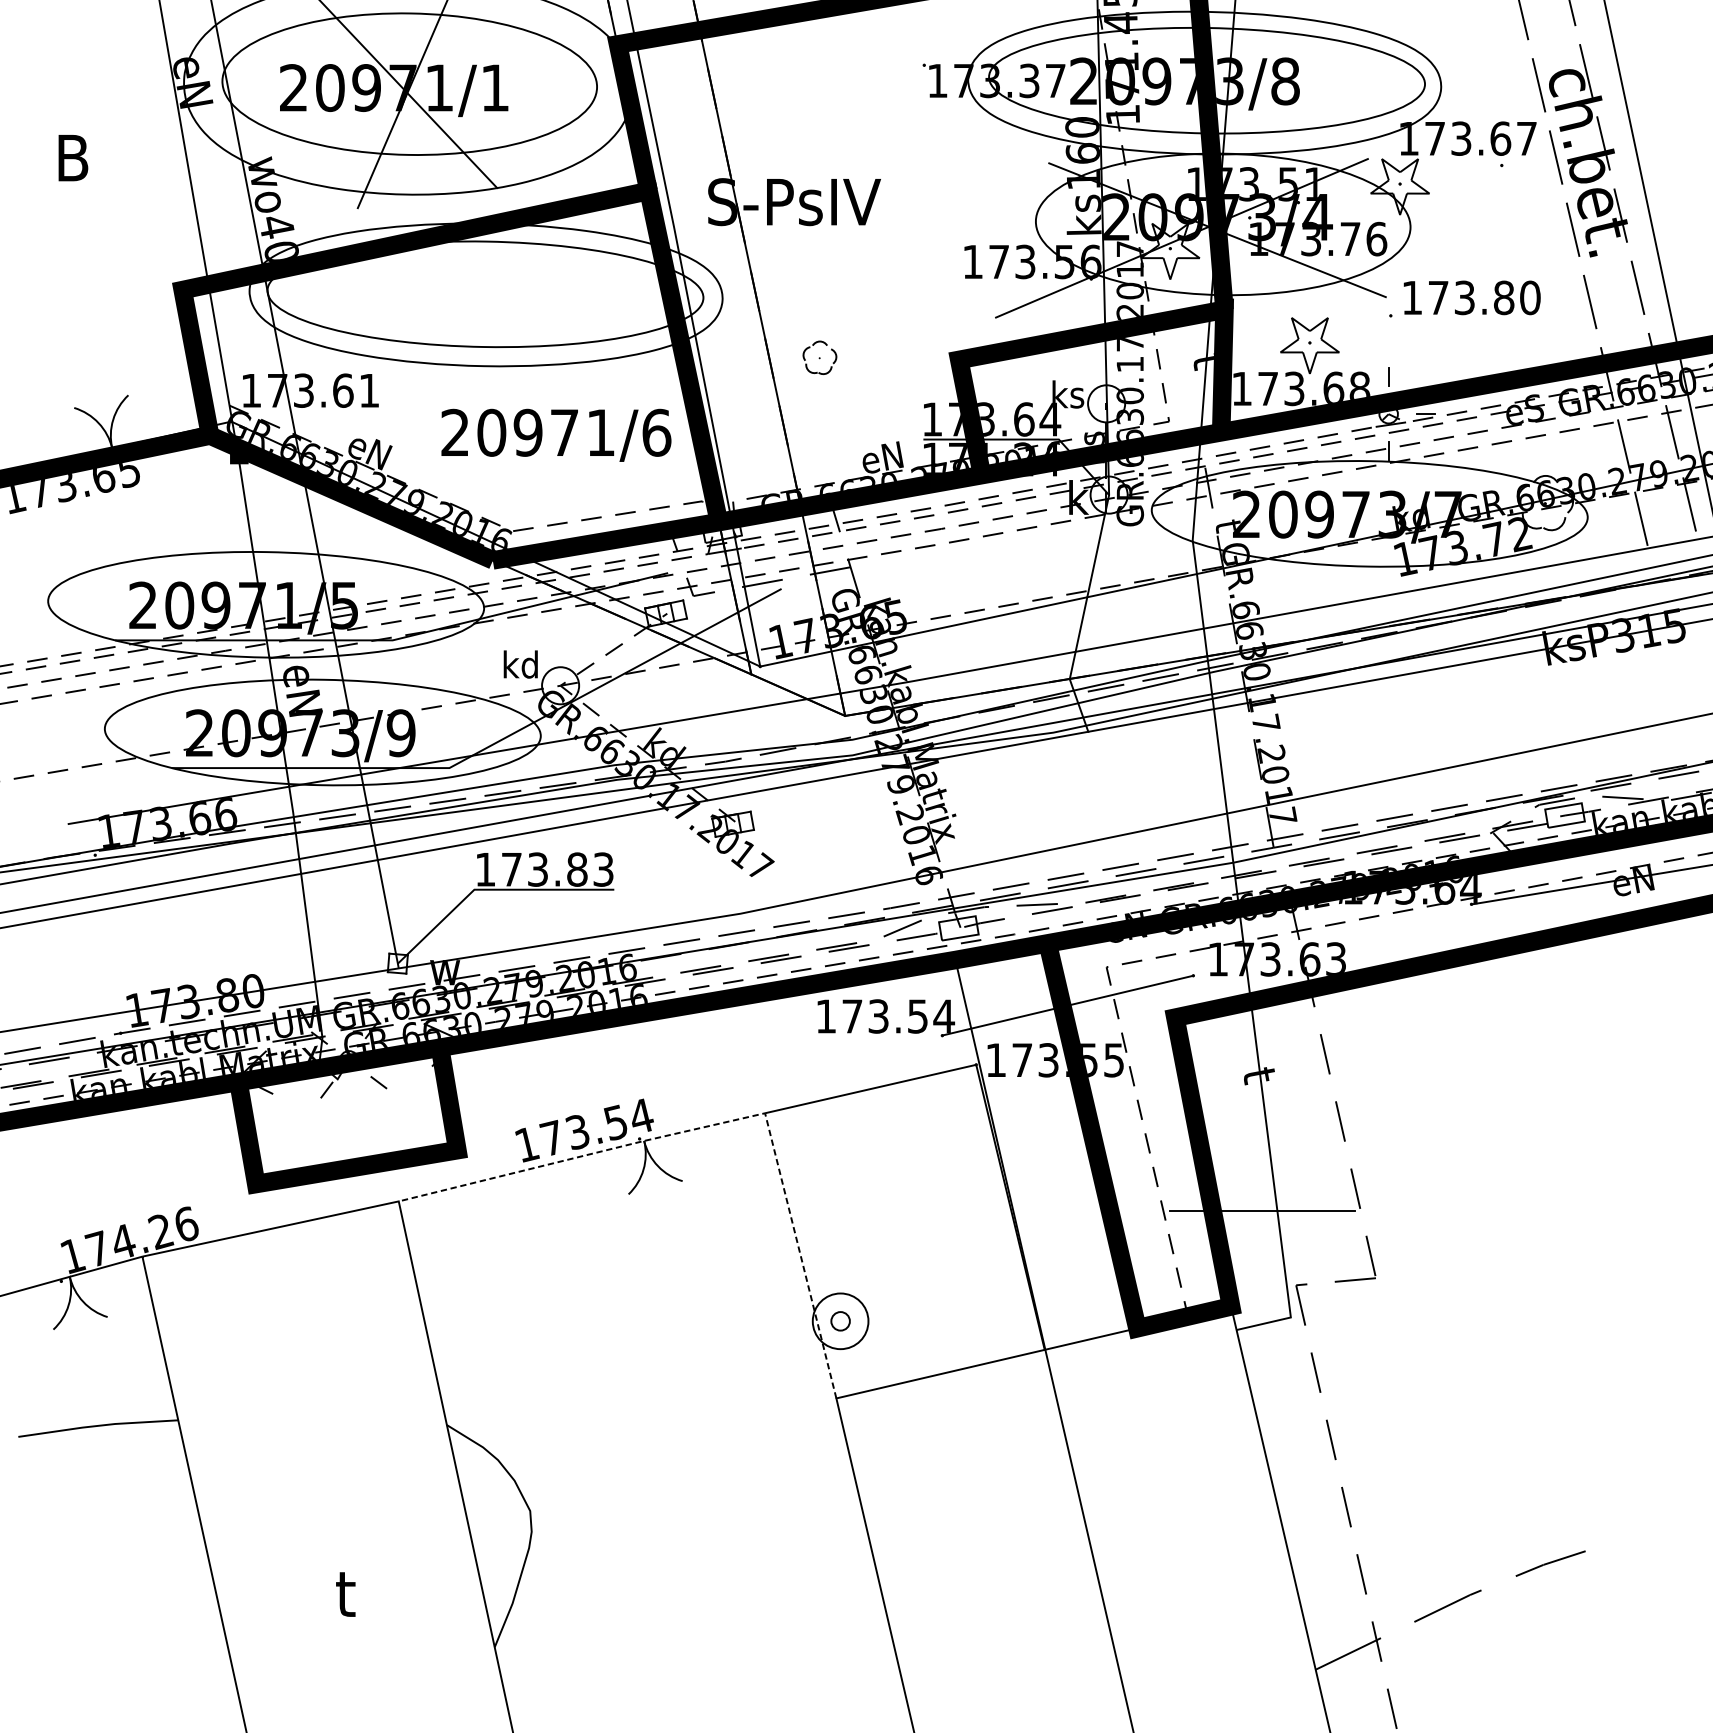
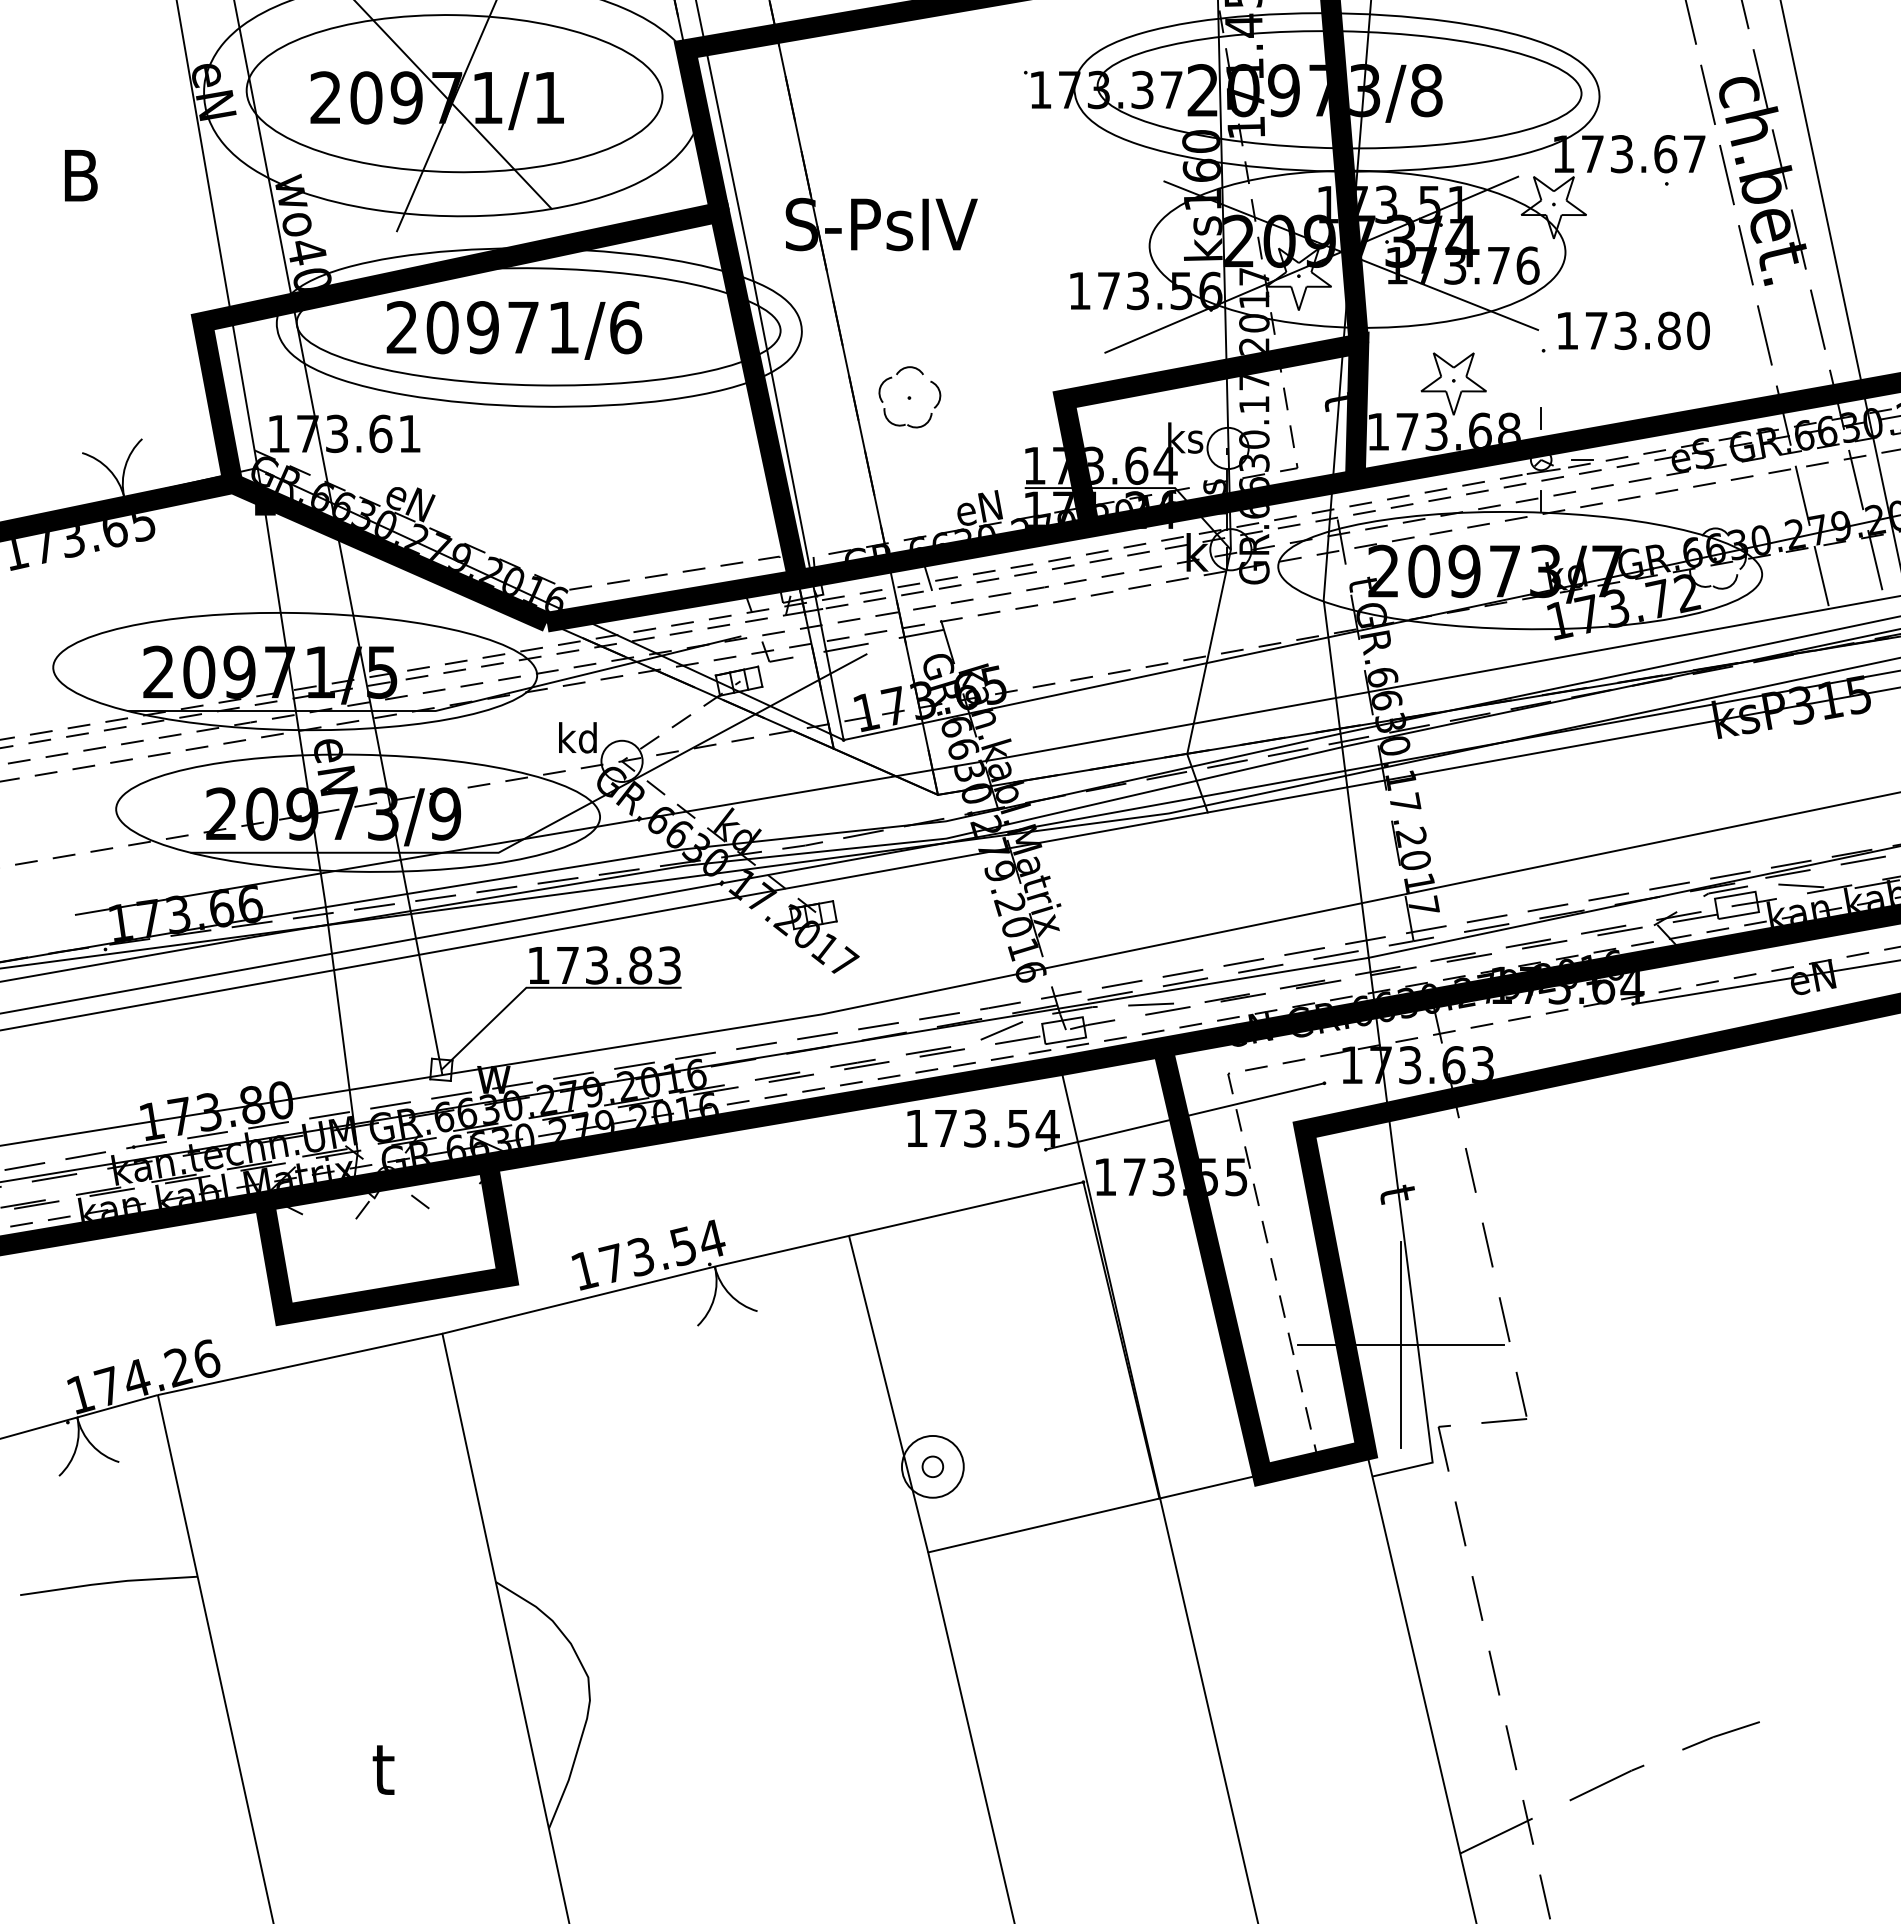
part: (819, 357) -> (909, 397), size x1.67
text: (556, 435) -> (514, 330), moved
line: (724, 1122) -> (804, 1246), dashed -> solid
line: (1262, 1211) -> (1401, 1344), added

